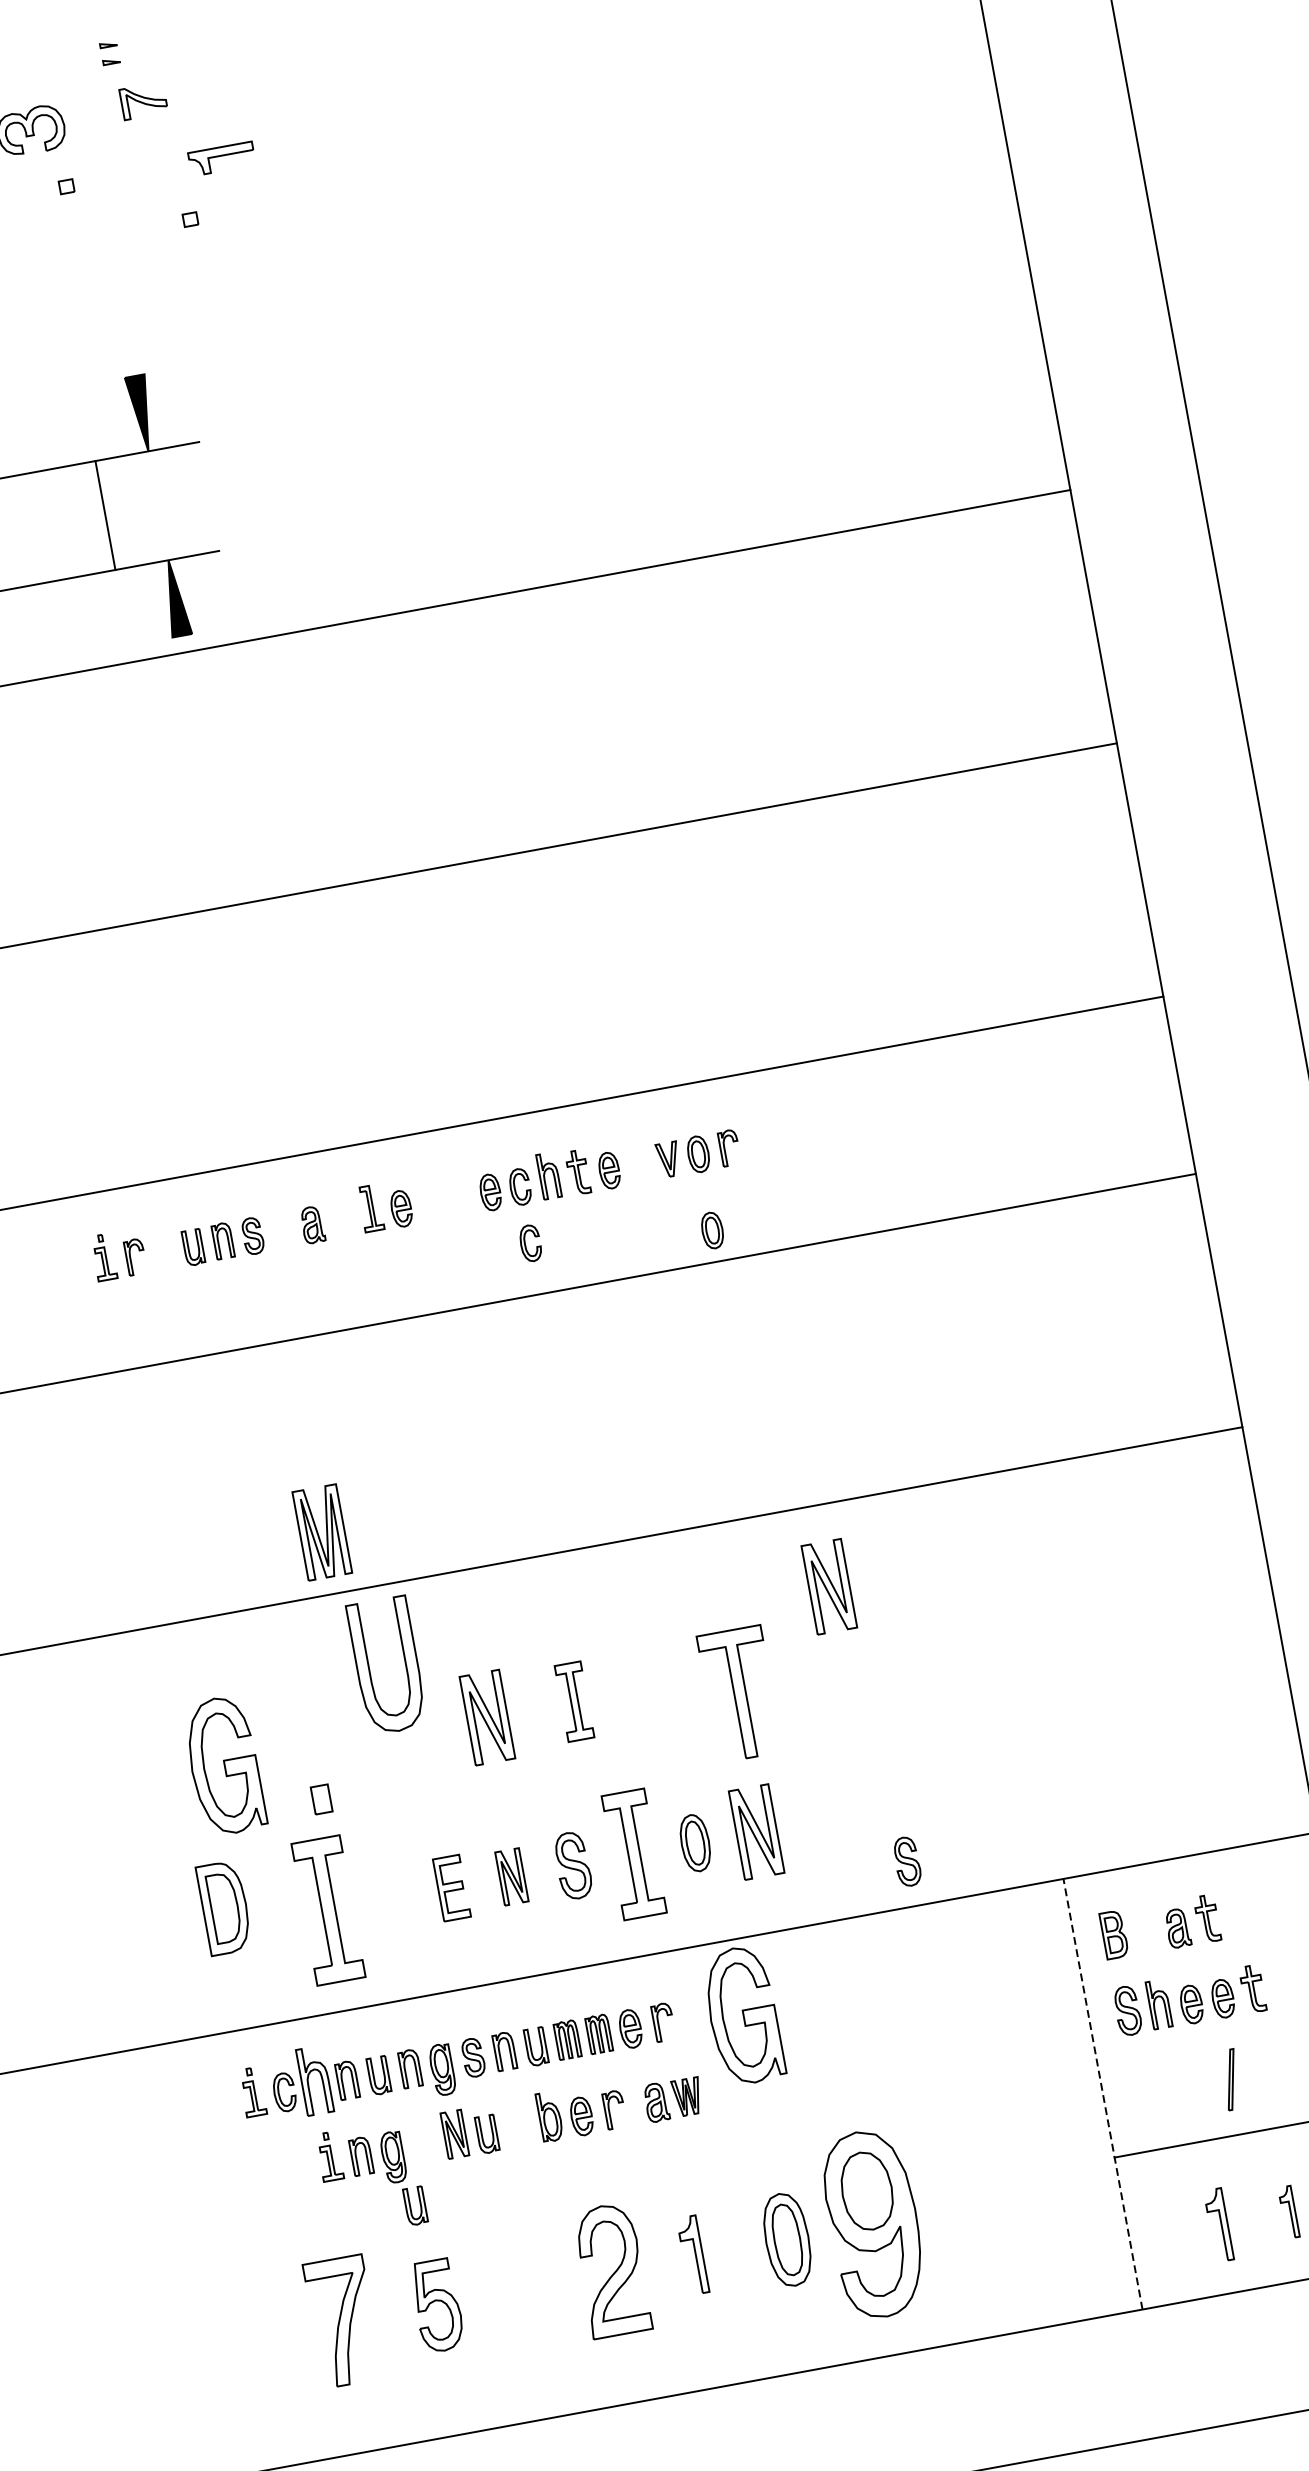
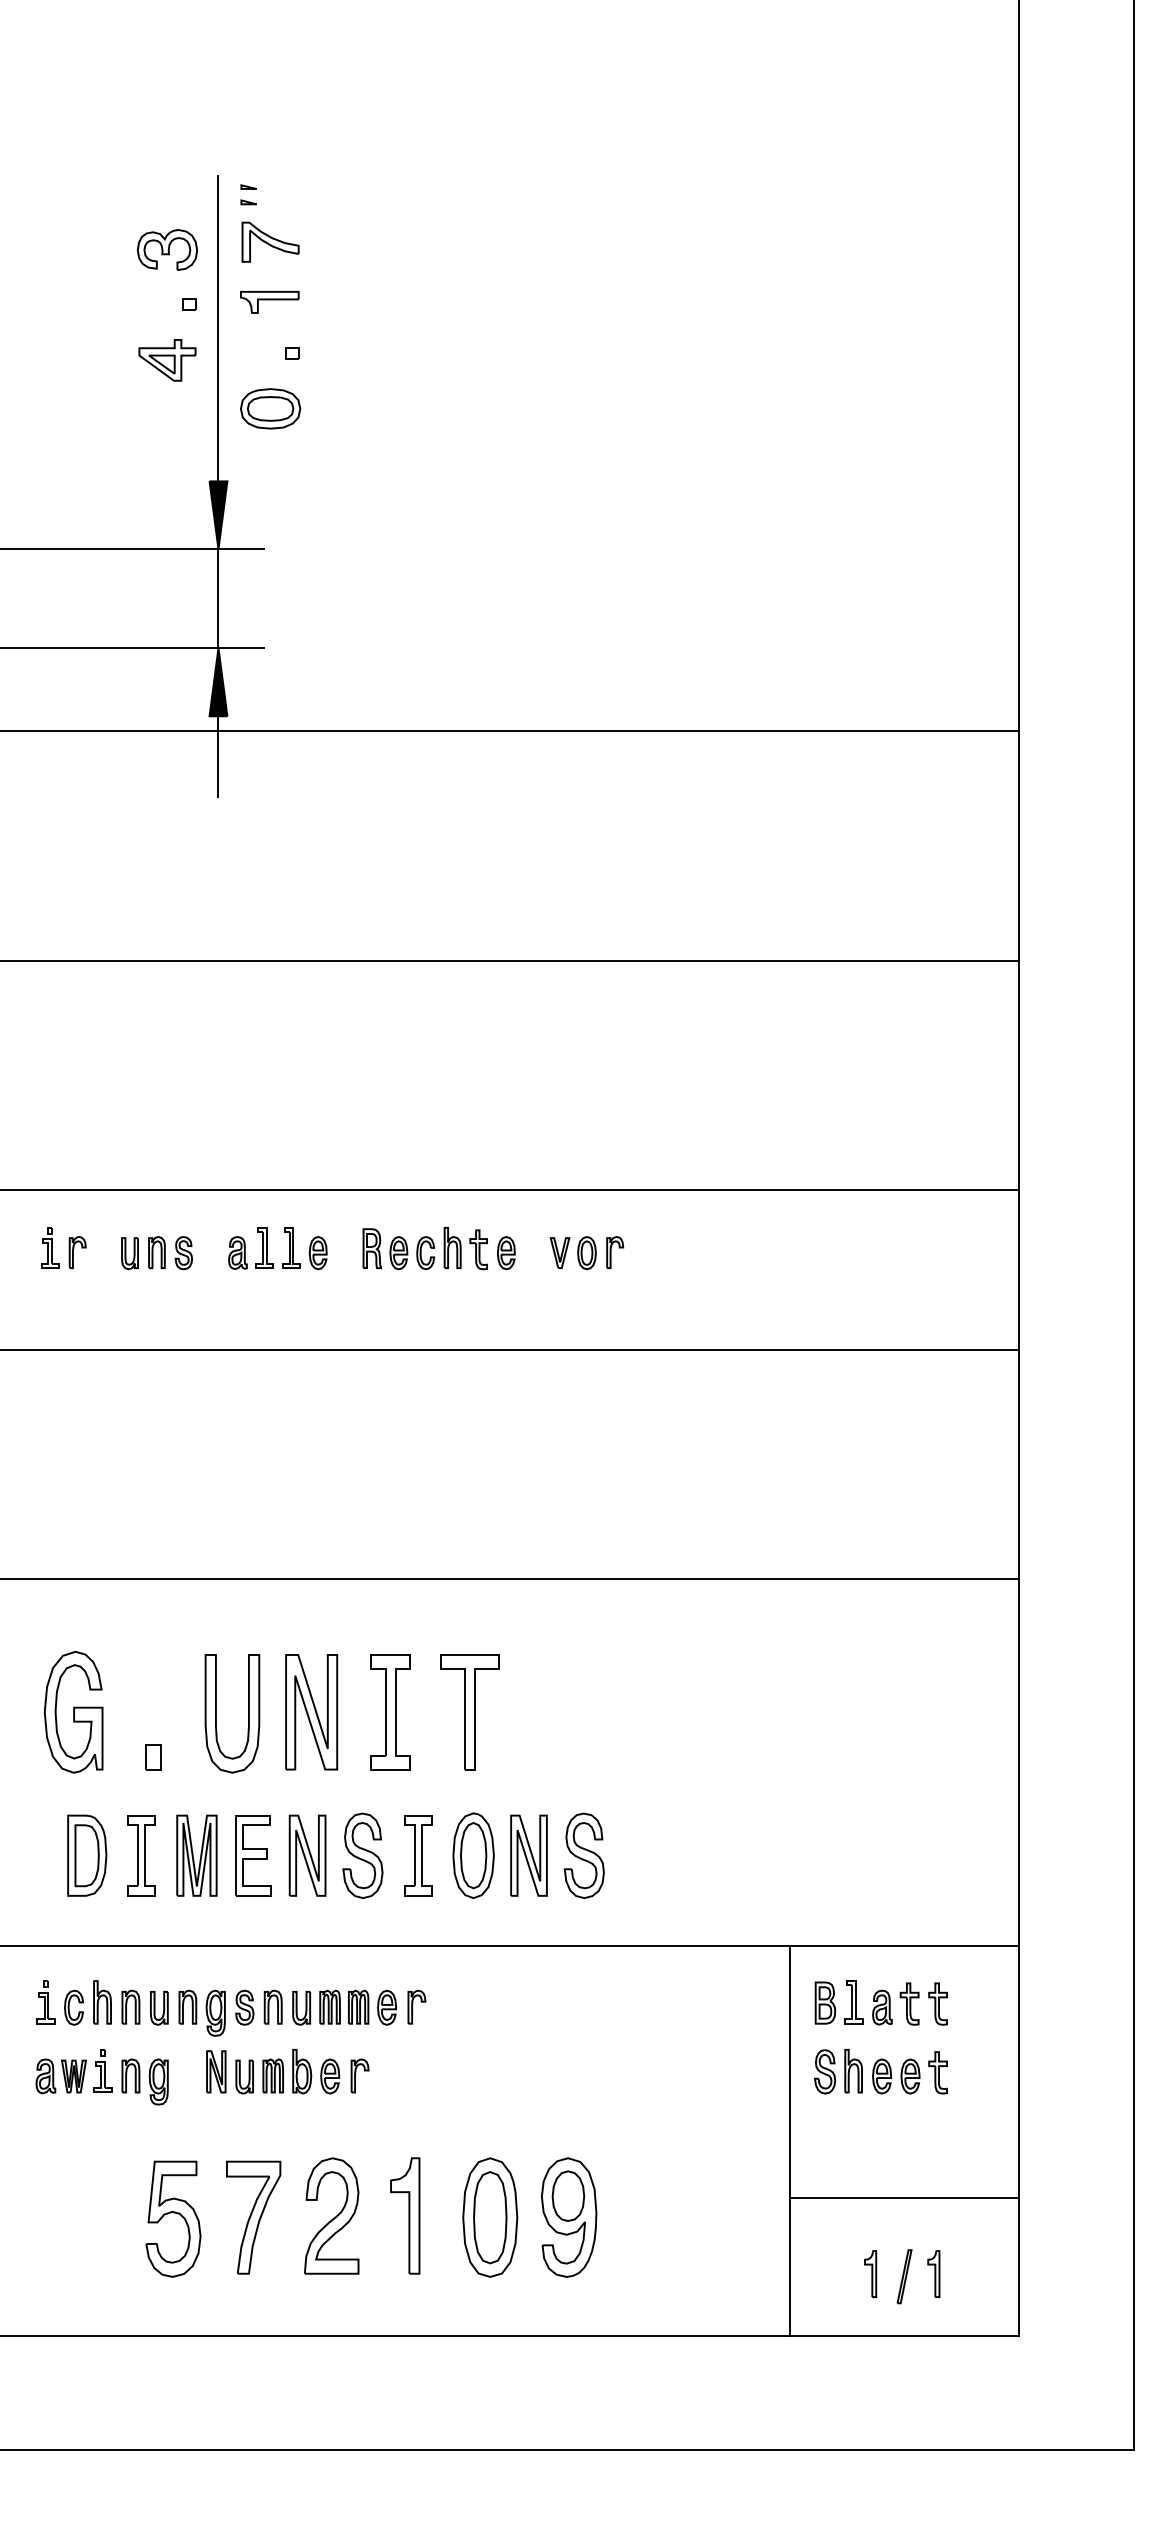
part: (143, 100) -> (270, 241), size x1.43
part: (221, 159) -> (269, 302), moved
line: (103, 207) -> (218, 328), added
part: (53, 252) -> (167, 360), added
part: (177, 284) -> (270, 408), added
line: (105, 515) -> (218, 598), moved
line: (190, 680) -> (218, 756), added
part: (460, 1192) -> (372, 1248), added
part: (340, 1213) -> (264, 1247), added
part: (712, 1231) -> (586, 1322), removed
part: (530, 1243) -> (425, 1304), removed
part: (321, 1532) -> (196, 1855), moved
part: (828, 1586) -> (631, 1652), removed
part: (369, 1668) -> (216, 1713), moved
part: (739, 1694) -> (469, 1712), moved
part: (574, 1701) -> (390, 1712), size x1.67
part: (487, 1717) -> (311, 1712), size x1.43
part: (816, 1820) -> (583, 1855), added
part: (695, 1843) -> (473, 1855), size x1.67
part: (634, 1854) -> (418, 1855), size x0.71
part: (907, 1861) -> (656, 1905), removed
part: (572, 1865) -> (362, 1855), size x1.43
part: (511, 1876) -> (307, 1855), size x1.67
part: (452, 1887) -> (253, 1855), size x1.43
part: (225, 1907) -> (87, 1855), moved
part: (328, 1910) -> (141, 1855), size x0.62
part: (1238, 1912) -> (937, 2003), added
part: (1145, 1928) -> (853, 2002), added
part: (742, 2014) -> (487, 2013), removed
part: (1231, 2079) -> (904, 2276), moved
part: (315, 2080) -> (102, 2002), size x0.71
line: (1103, 2093) -> (790, 2140), dashed -> solid
part: (672, 2099) -> (60, 2076), moved
part: (517, 2127) -> (272, 2075), added
part: (415, 2206) -> (170, 2128), removed
part: (874, 2223) -> (569, 2217), size x0.71
part: (1218, 2224) -> (870, 2273), size x0.71
part: (787, 2239) -> (490, 2217), size x1.43
part: (693, 2254) -> (405, 2215), size x1.67
part: (437, 2305) -> (173, 2218), size x1.43
part: (343, 2321) -> (253, 2217), moved

